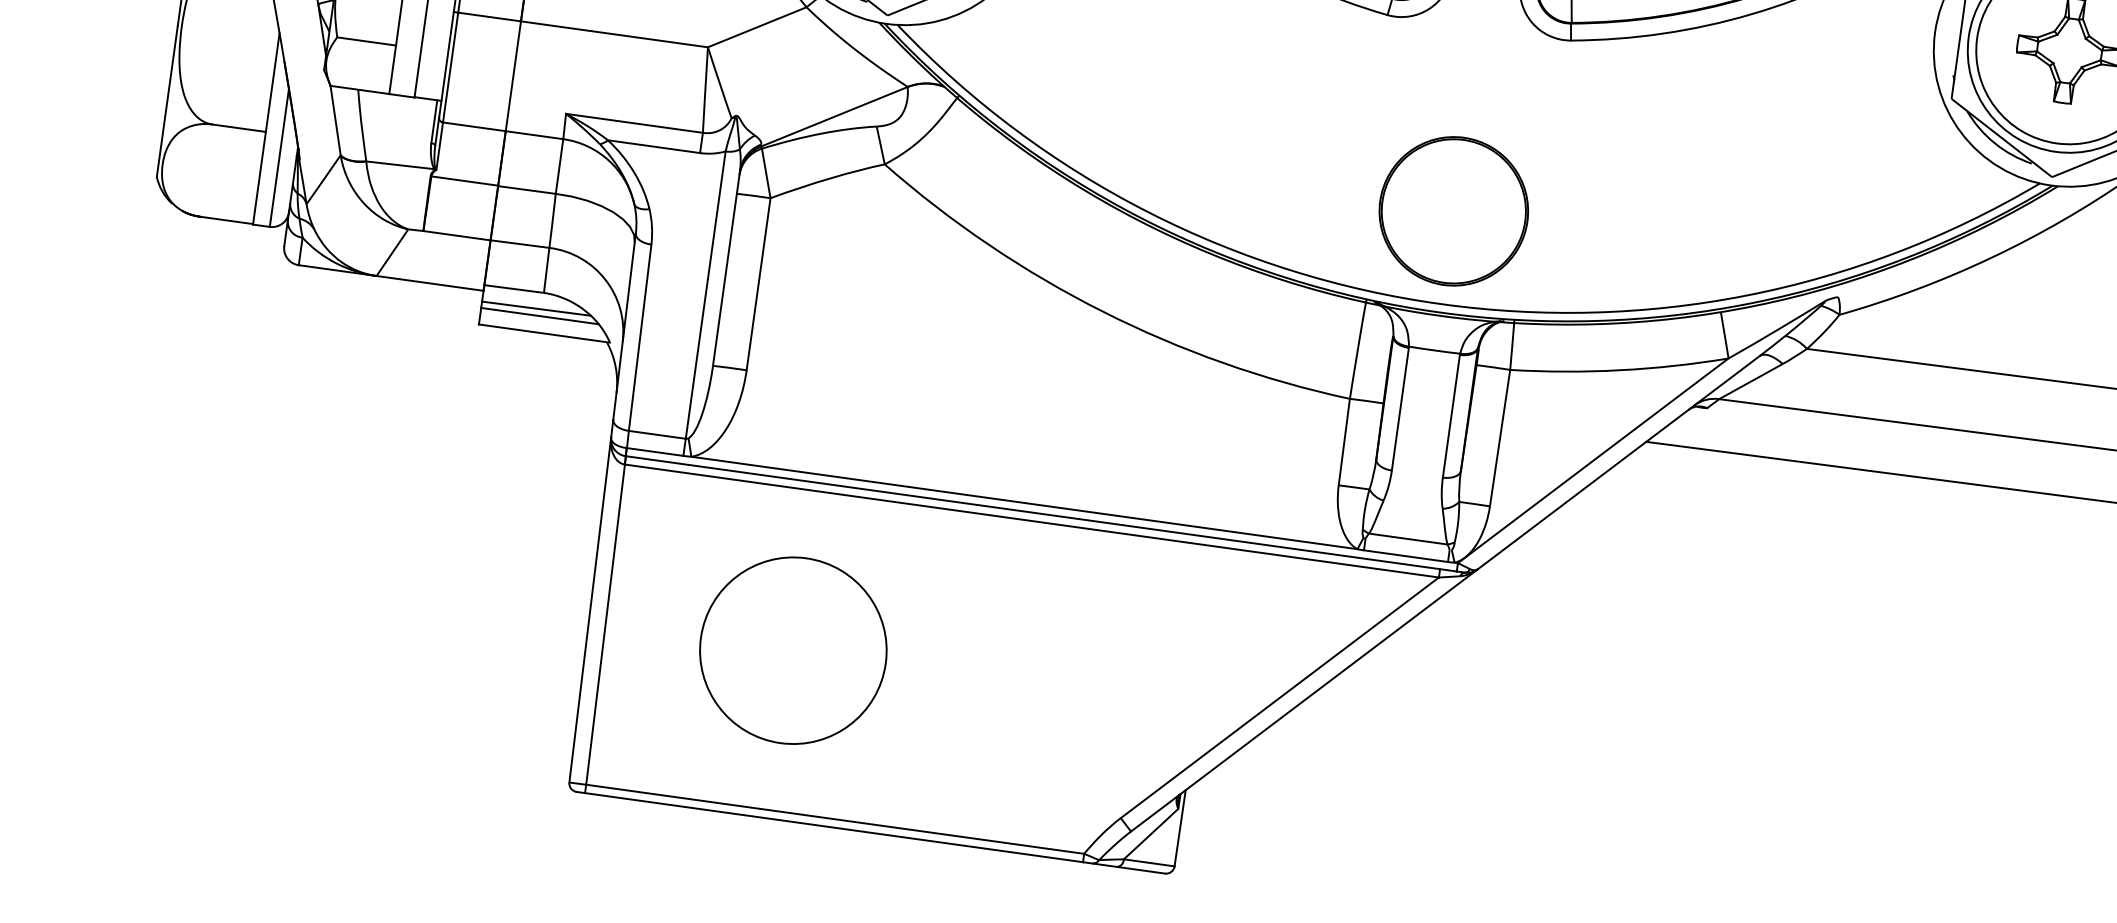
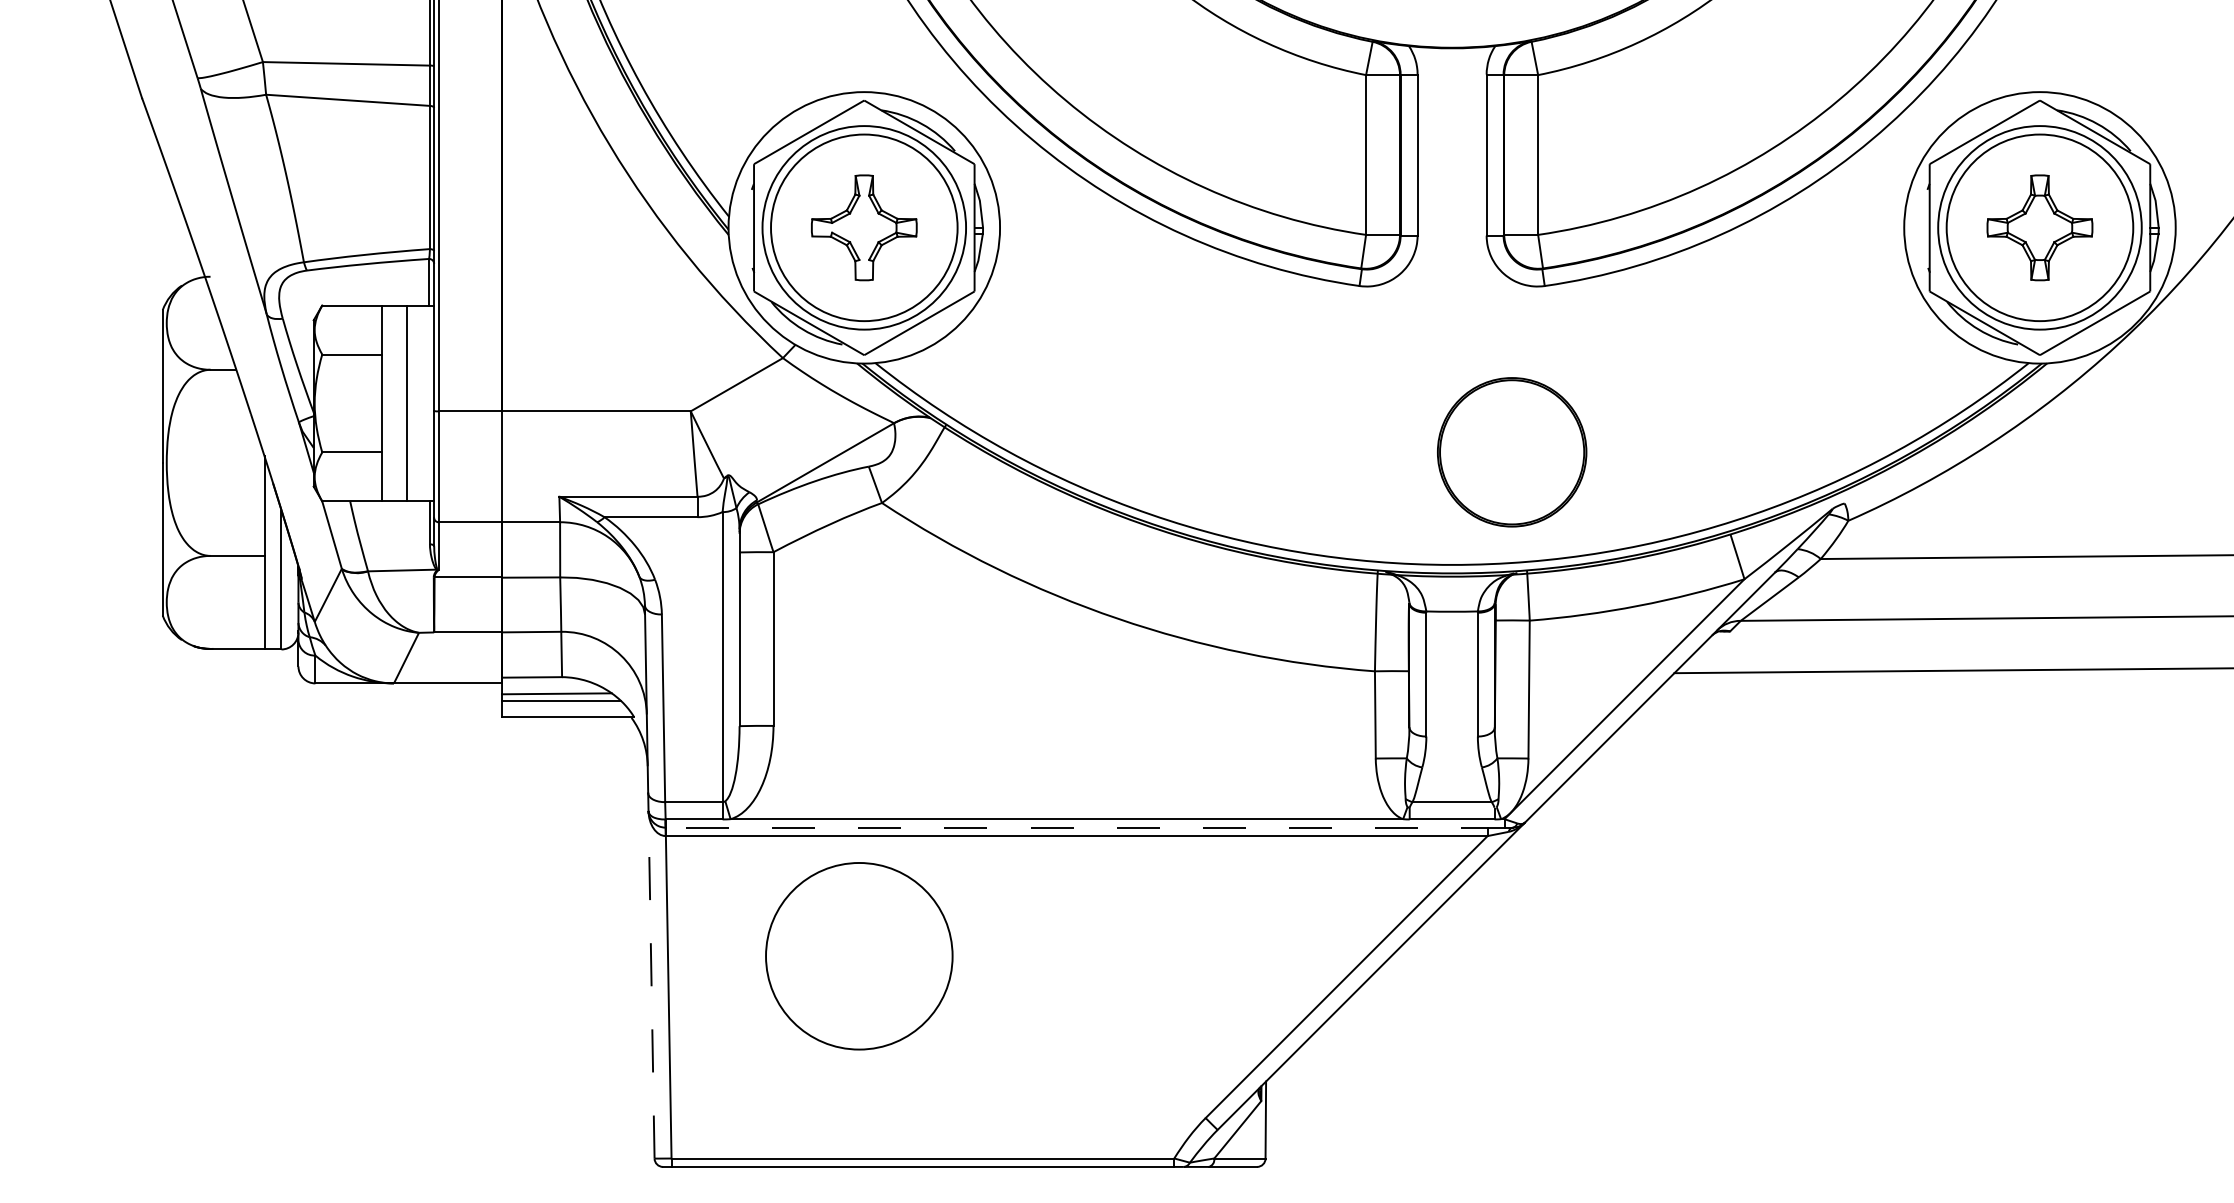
part: (1454, 211) -> (1512, 452), moved
line: (1040, 513) -> (1084, 827), solid -> dashed
line: (590, 609) -> (651, 984), solid -> dashed
circle: (793, 650) -> (859, 956), moved

